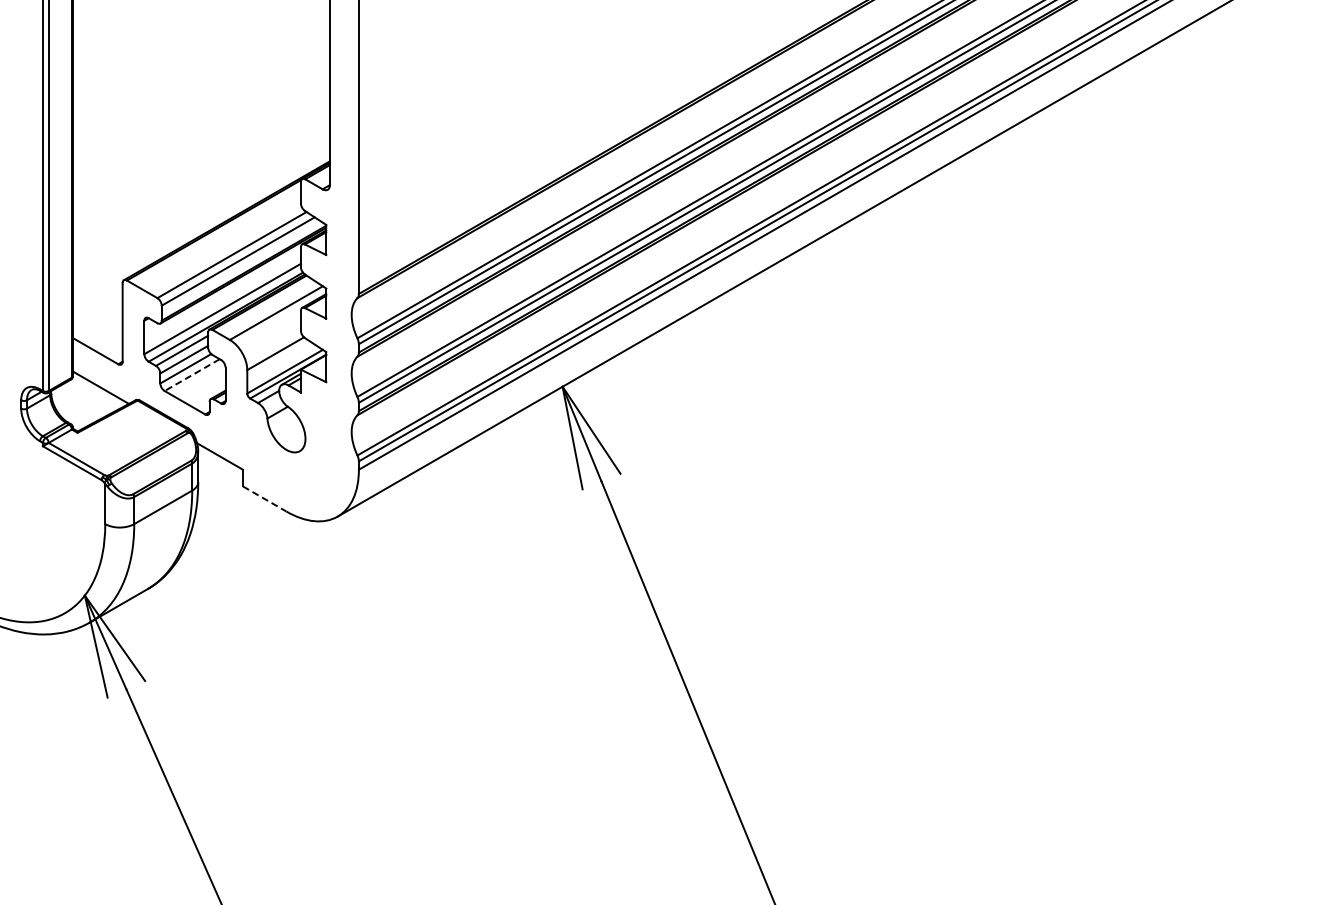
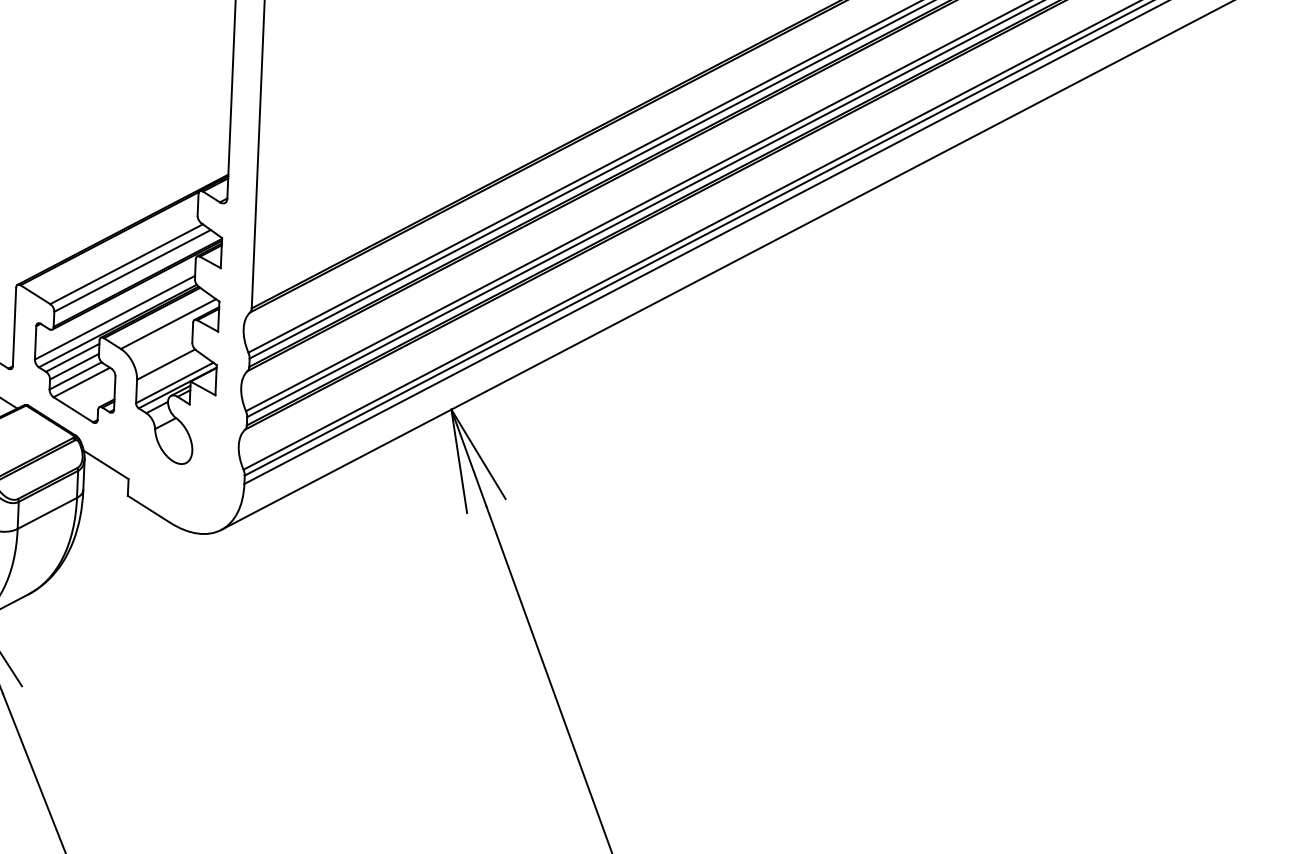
line: (192, 375) -> (82, 382), dashed -> solid
line: (265, 499) -> (149, 509), dashed -> solid

